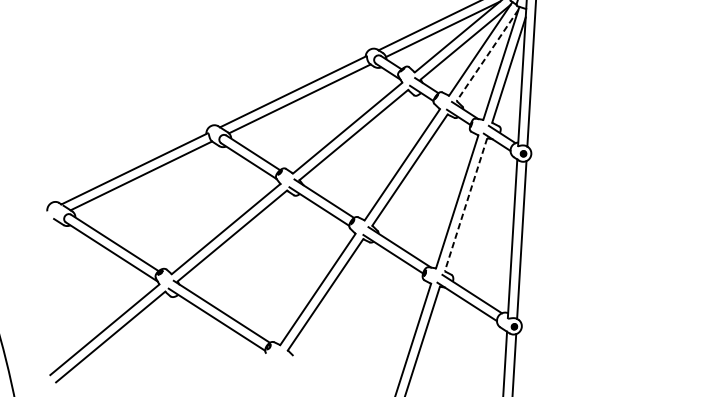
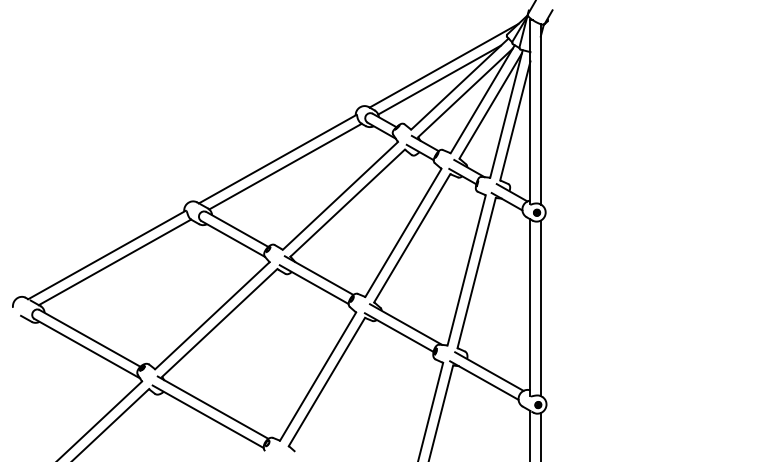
line: (487, 55) -> (490, 106), dashed -> solid
line: (465, 205) -> (476, 273), dashed -> solid

